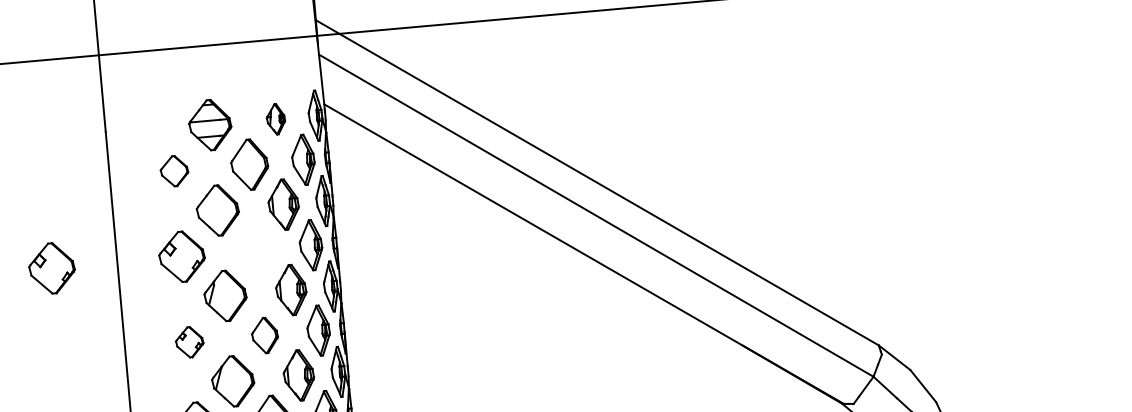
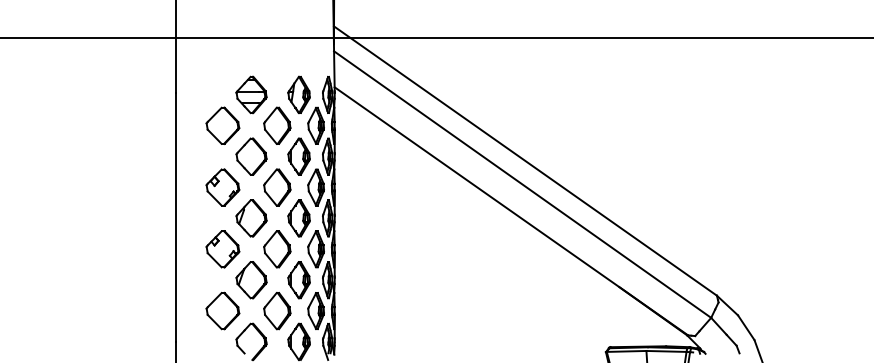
part: (275, 118) -> (298, 94), size x1.67
part: (173, 171) -> (222, 125), size x1.67
part: (257, 249) -> (277, 187), added
part: (51, 268) -> (128, 187), removed
part: (265, 335) -> (277, 249), size x1.43
part: (189, 342) -> (222, 249), size x1.67

